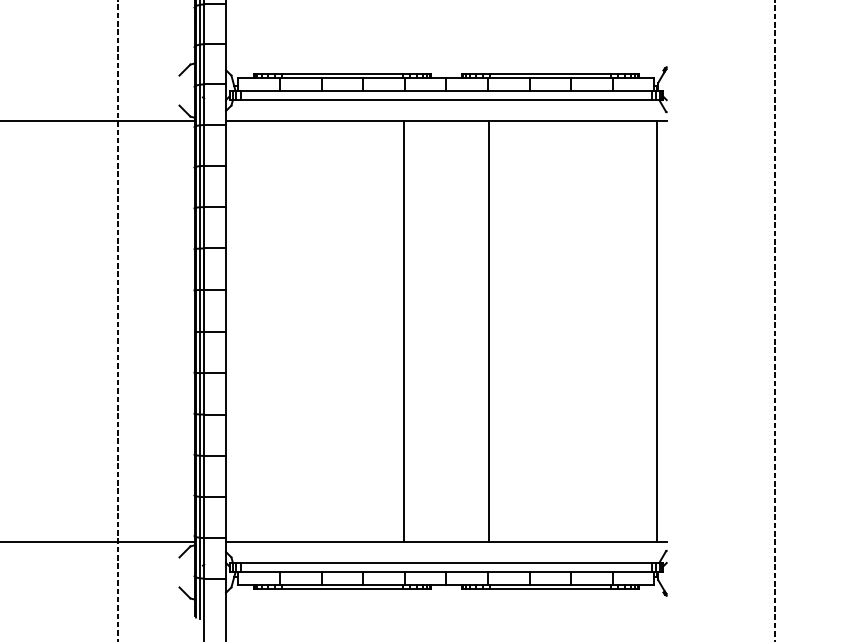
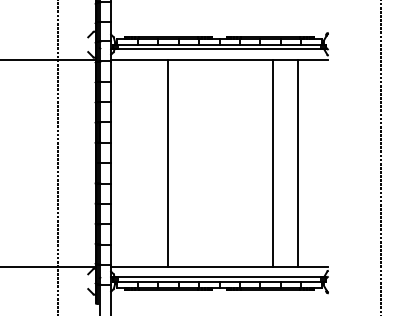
line: (403, 330) -> (167, 162), moved
line: (489, 330) -> (272, 162), moved
line: (655, 330) -> (297, 162), moved

